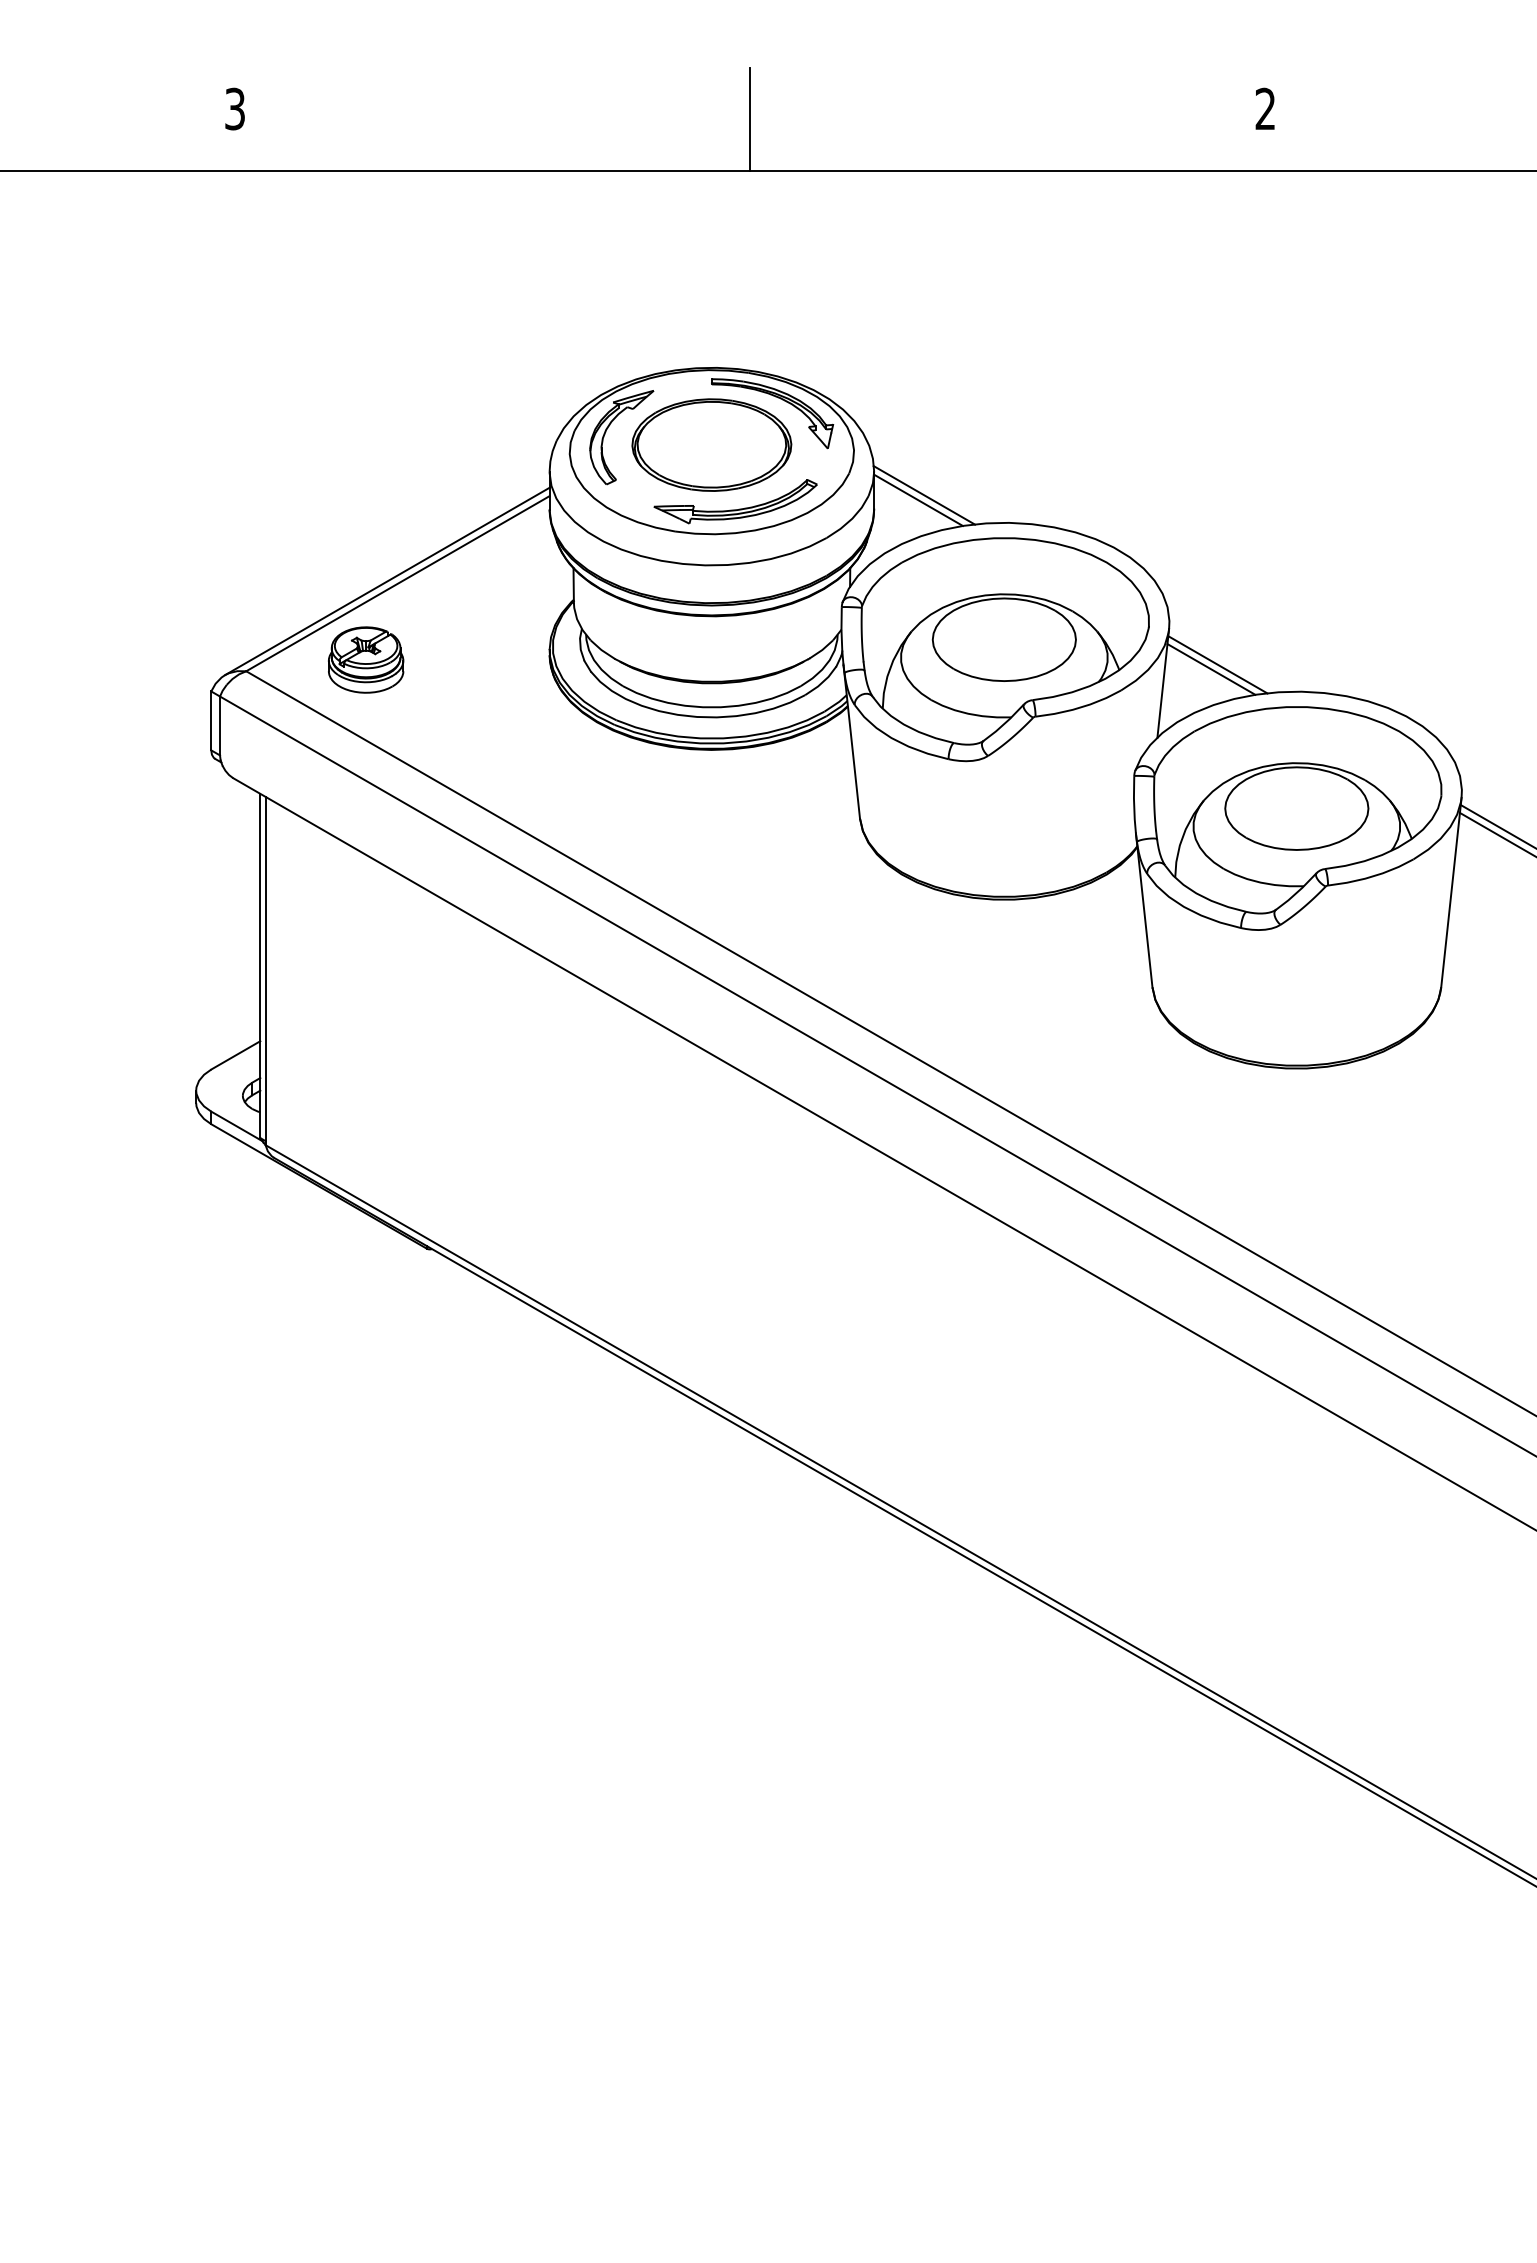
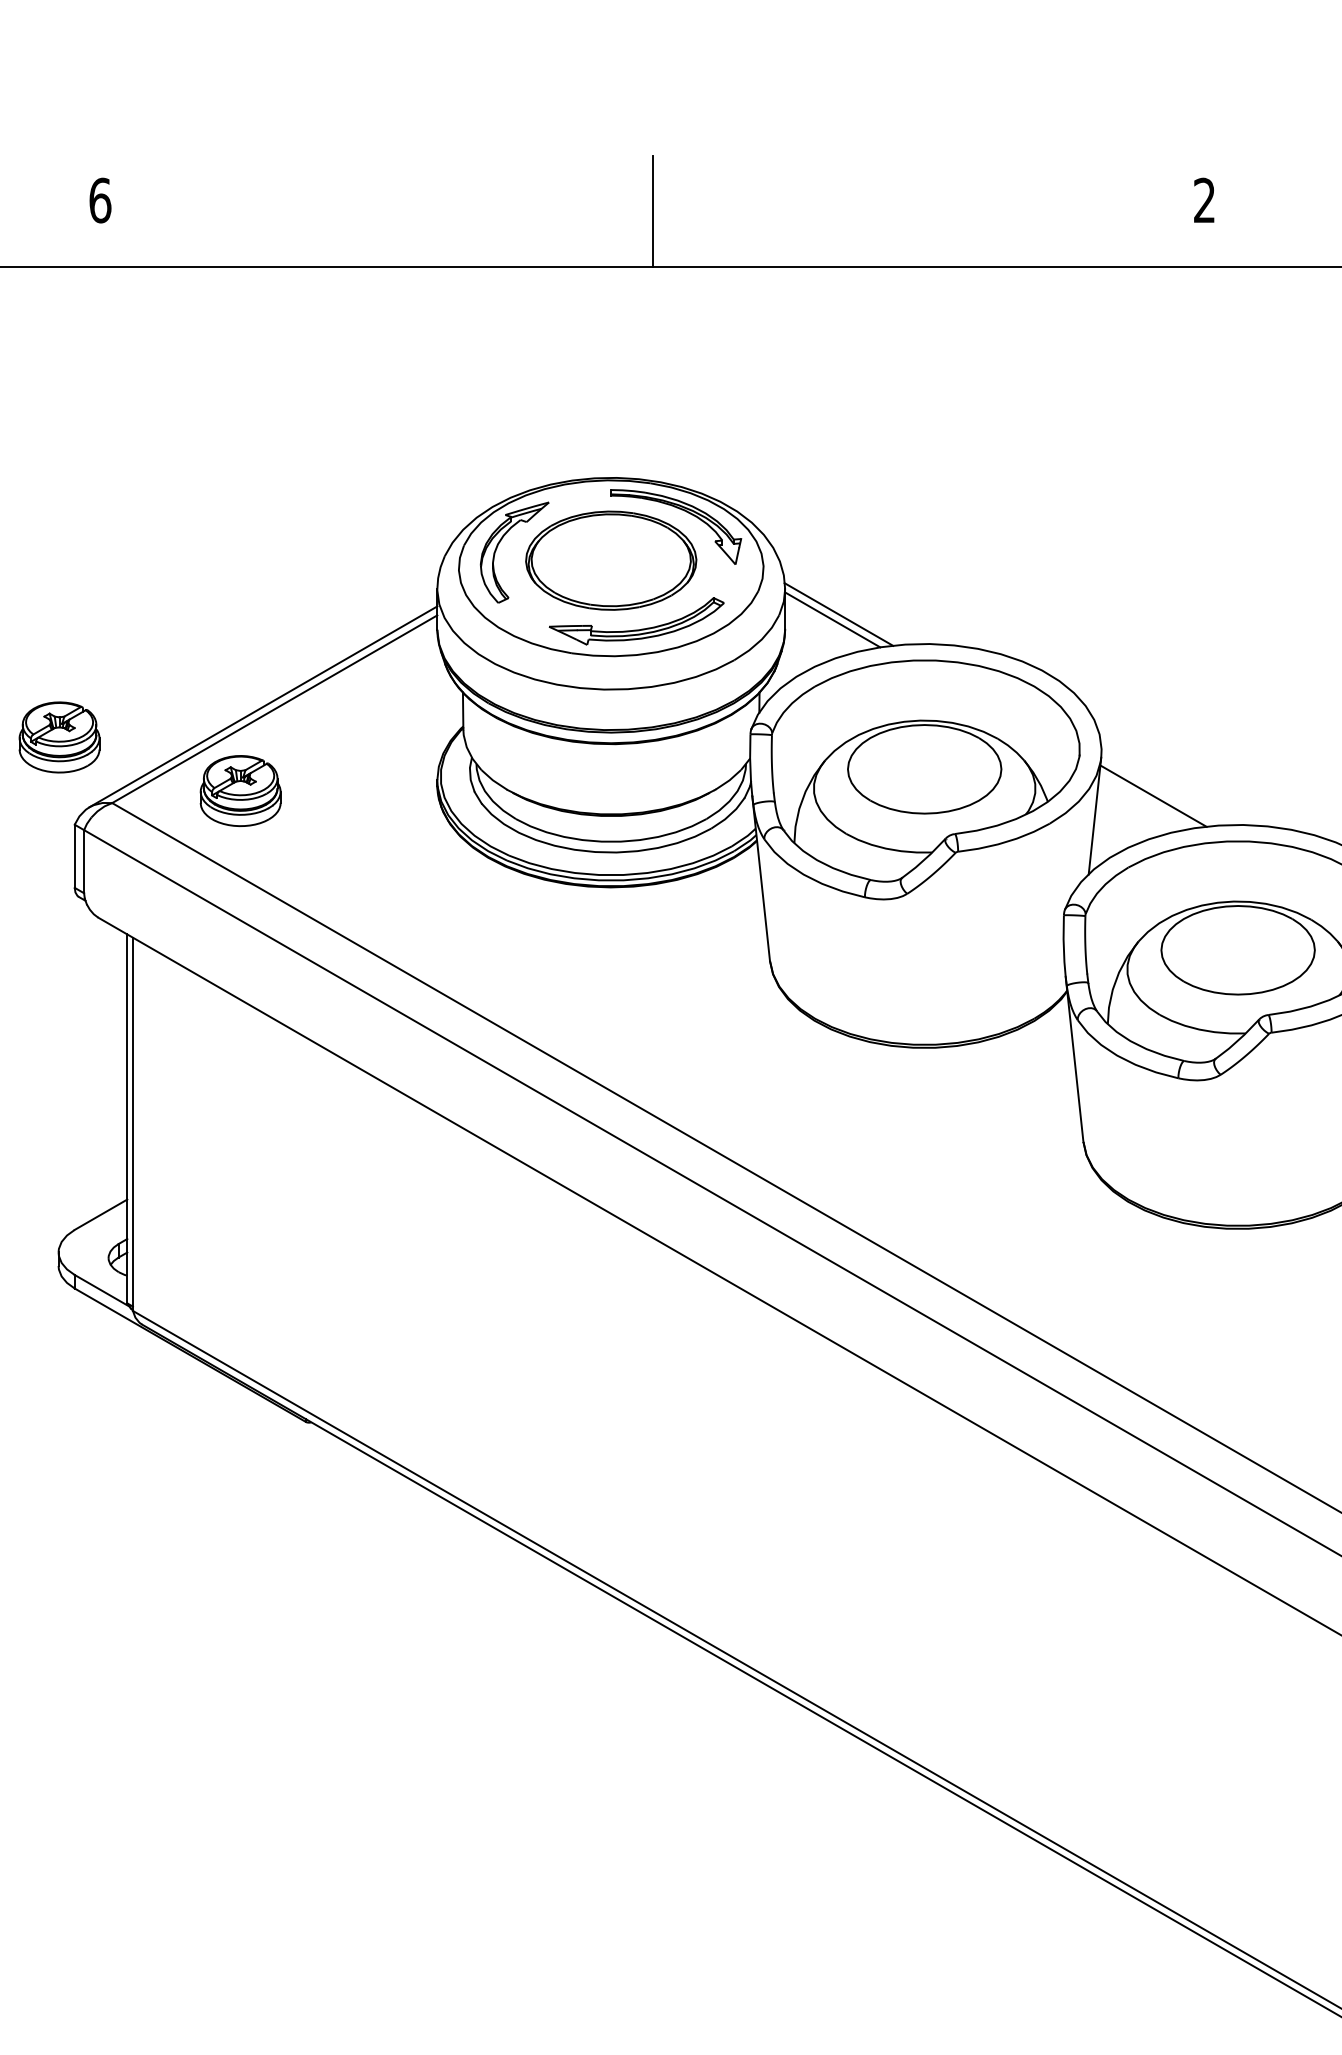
text: (235, 108) -> (100, 199), 3 -> 6
part: (197, 609) -> (59, 736), added
line: (1211, 669) -> (1146, 801), removed

